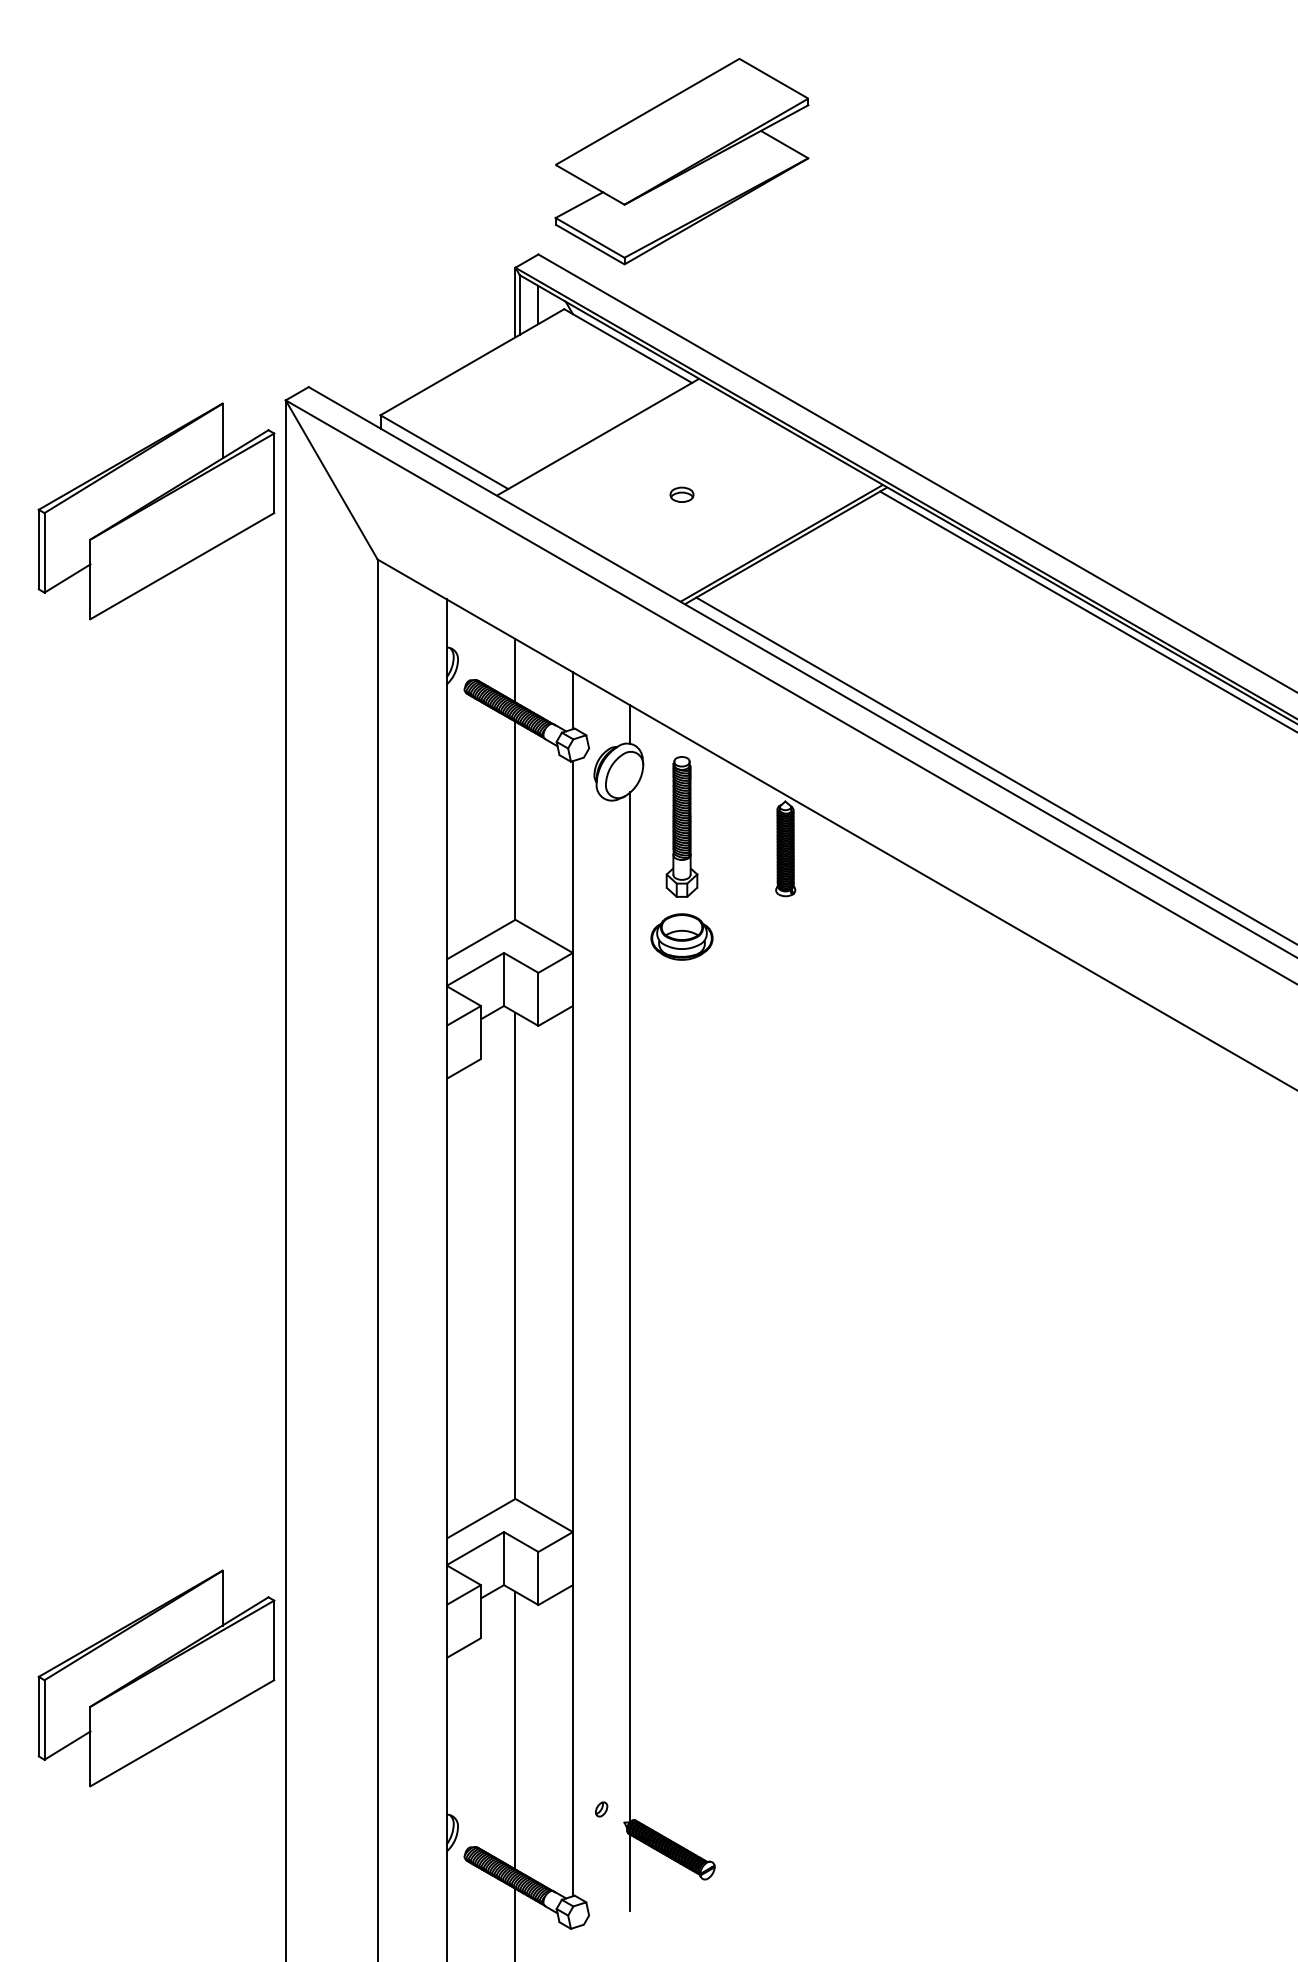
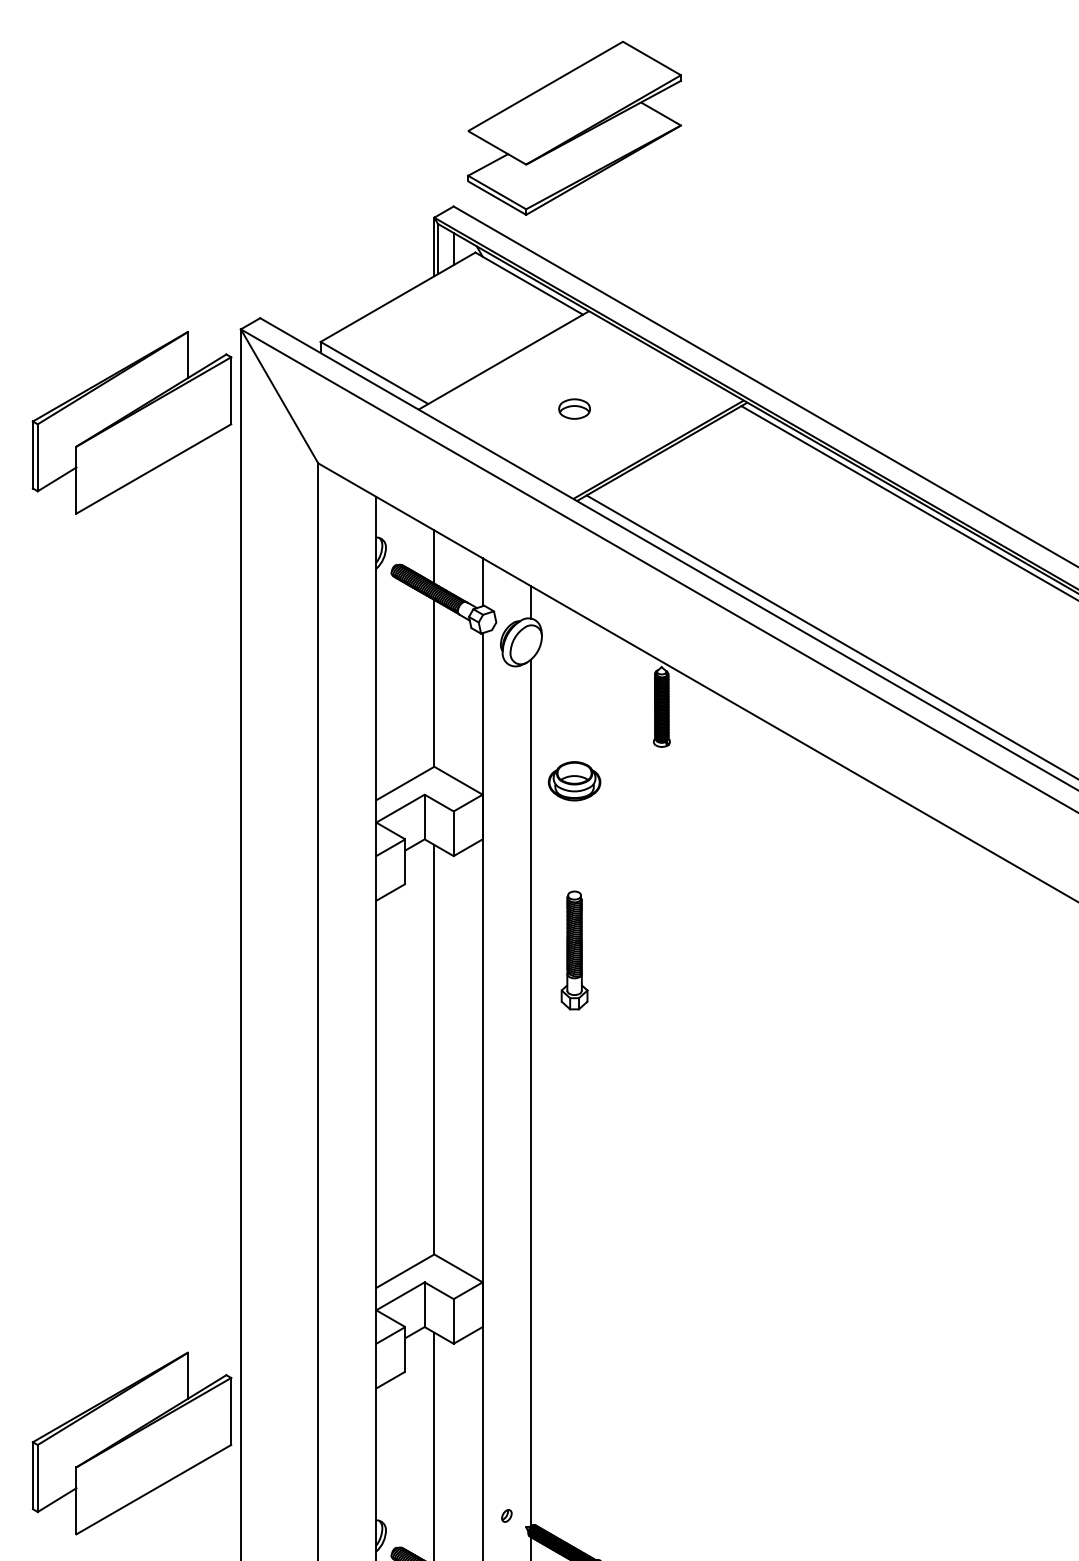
part: (681, 494) -> (574, 408), size x1.6
part: (681, 826) -> (574, 950), moved
part: (156, 1678) -> (132, 1443), moved

